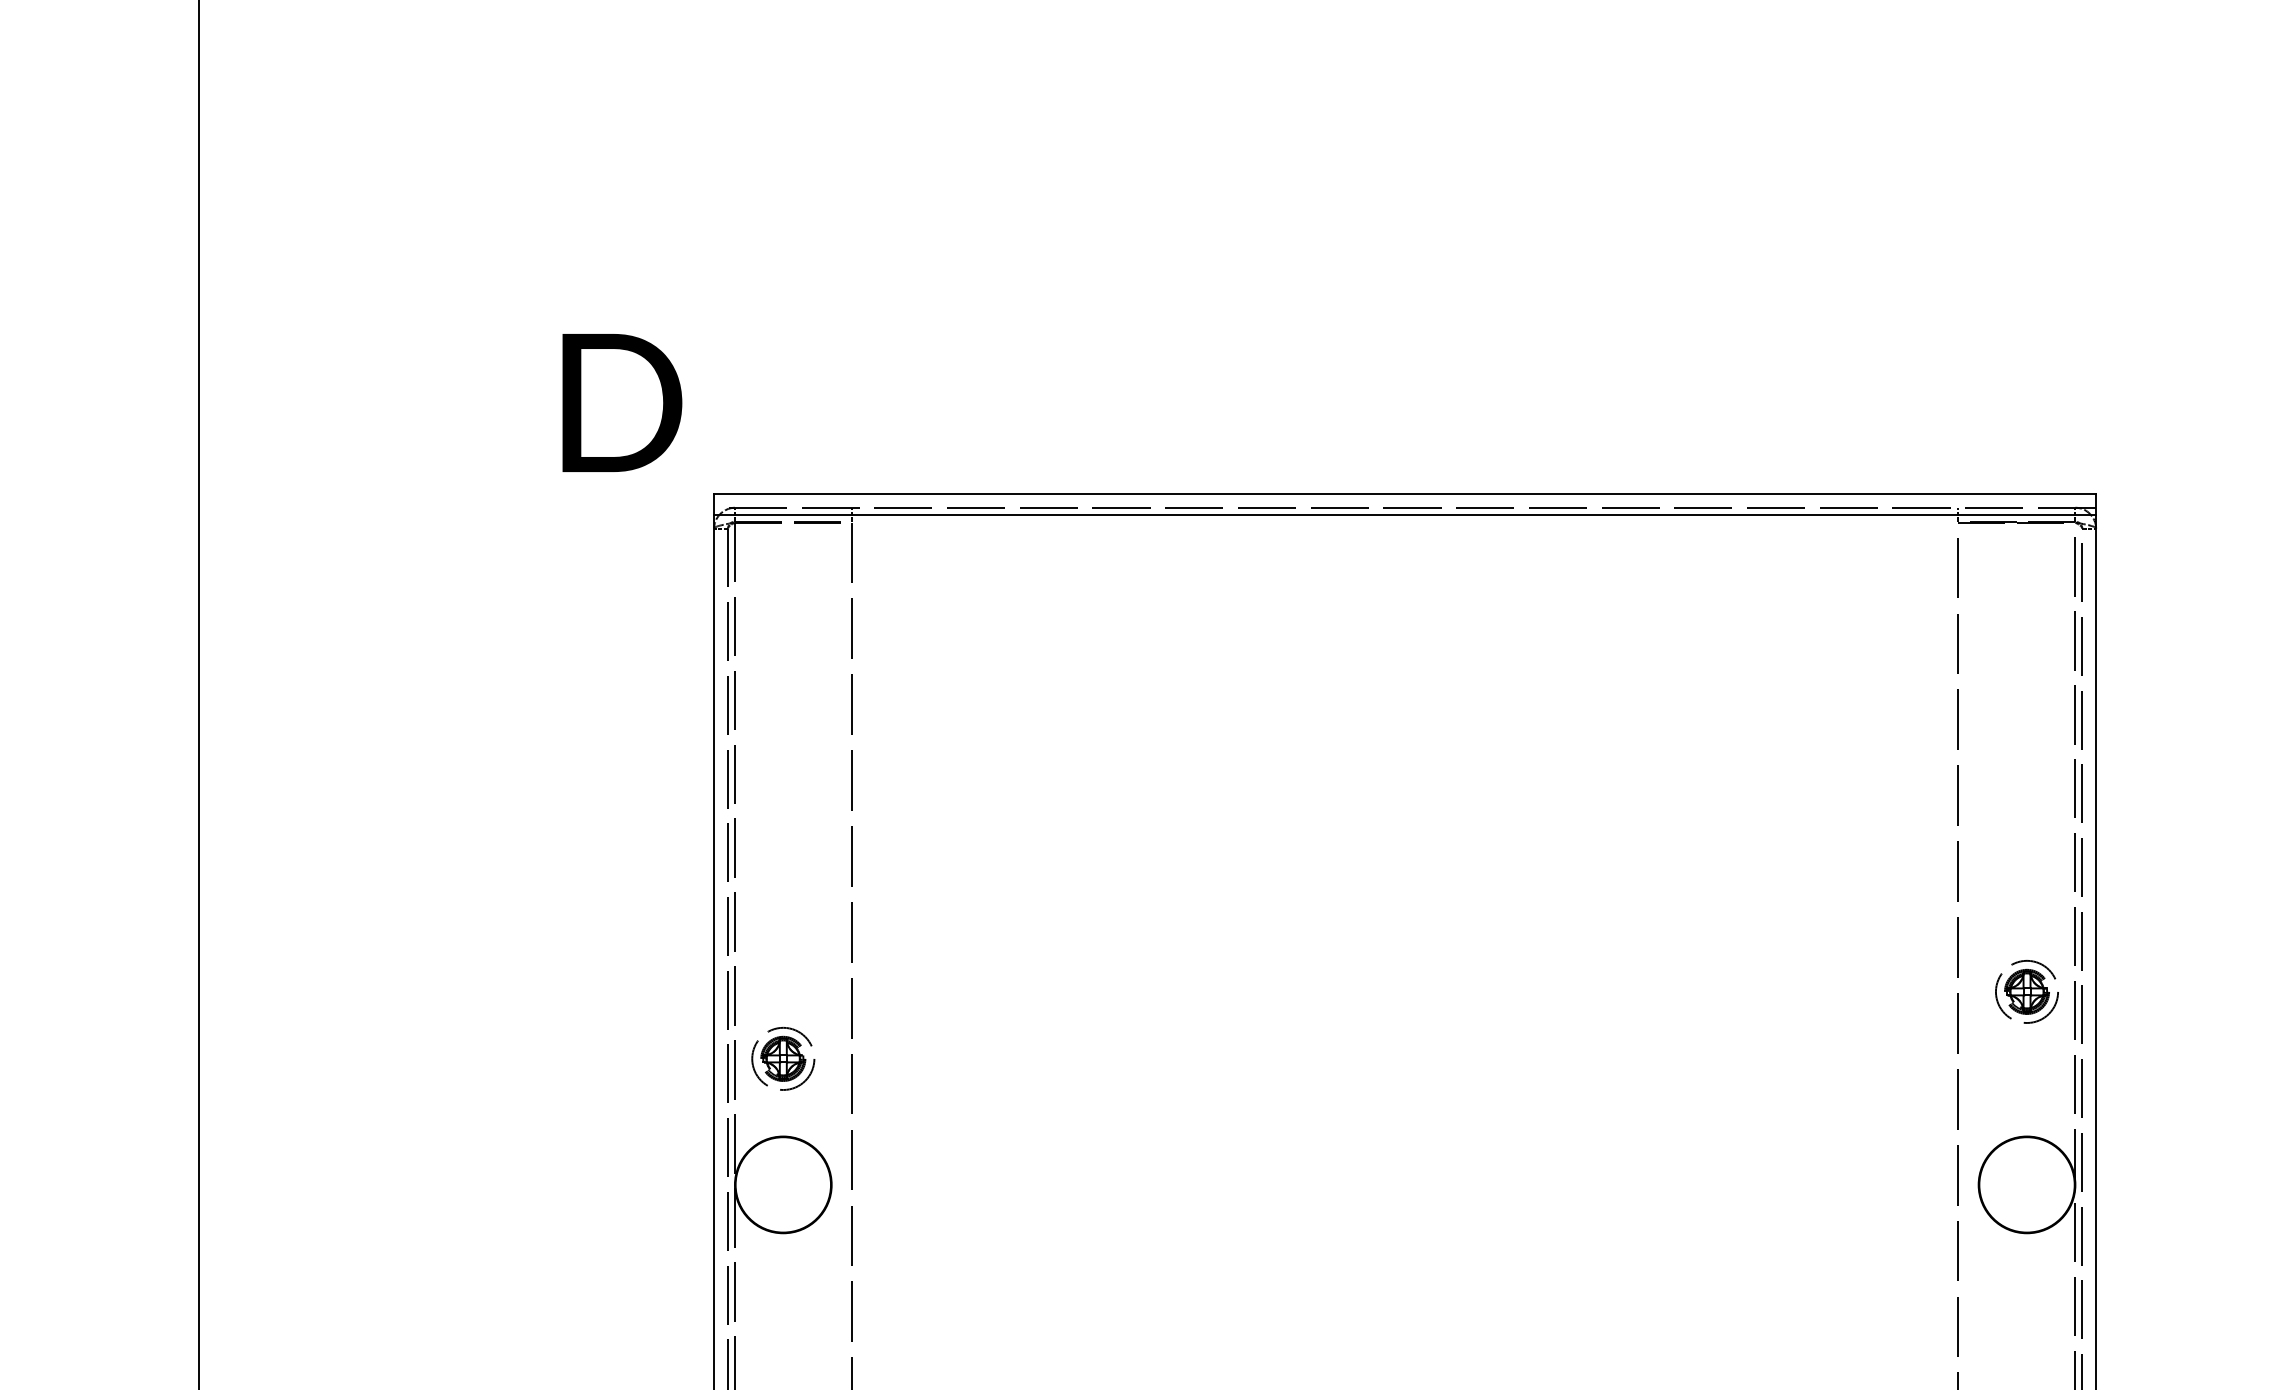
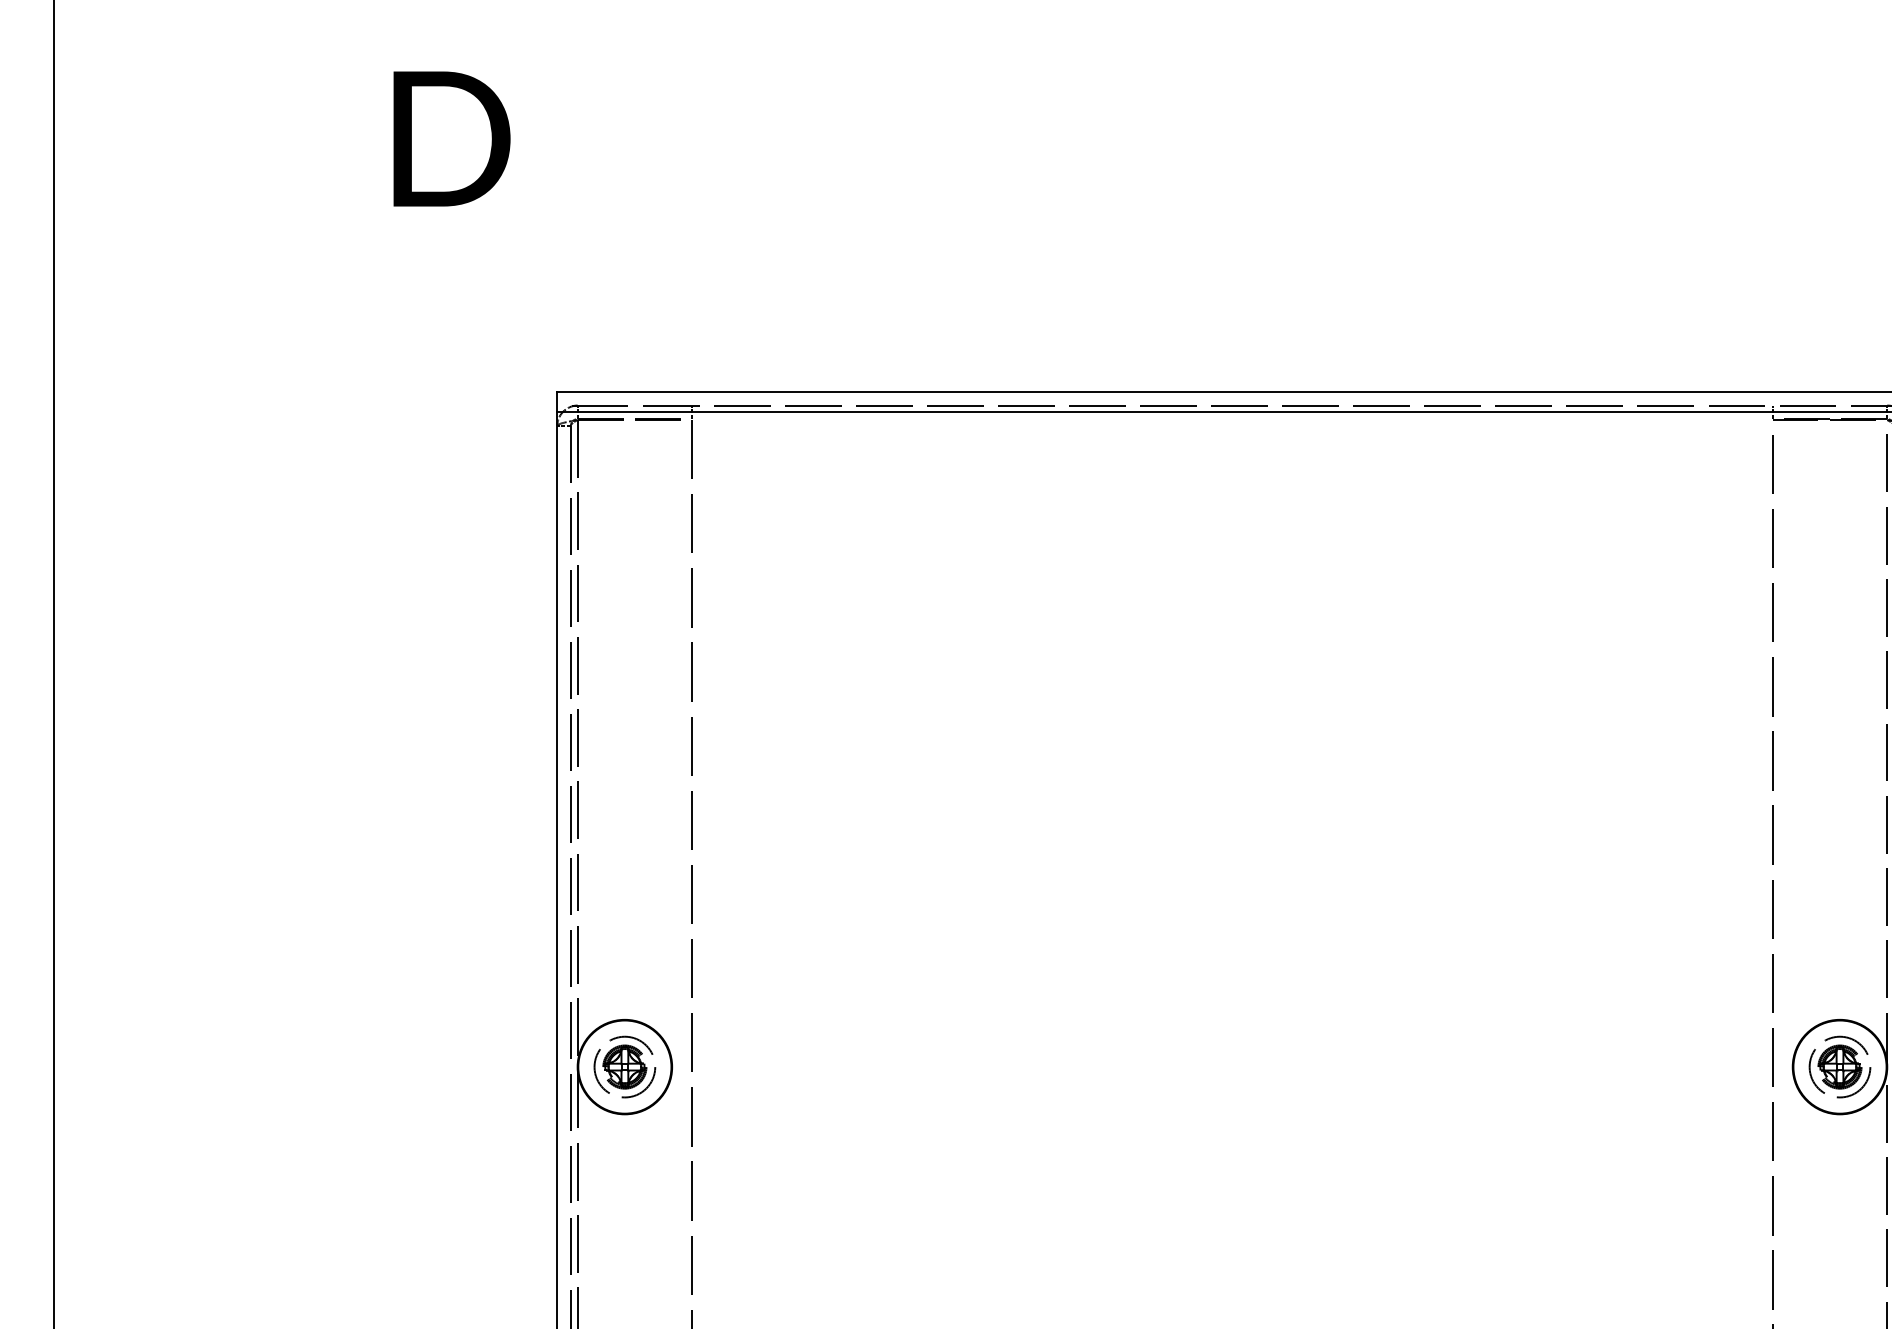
text: (622, 402) -> (452, 138), moved
part: (2026, 991) -> (1839, 1066), moved
part: (783, 1058) -> (625, 1066), moved

